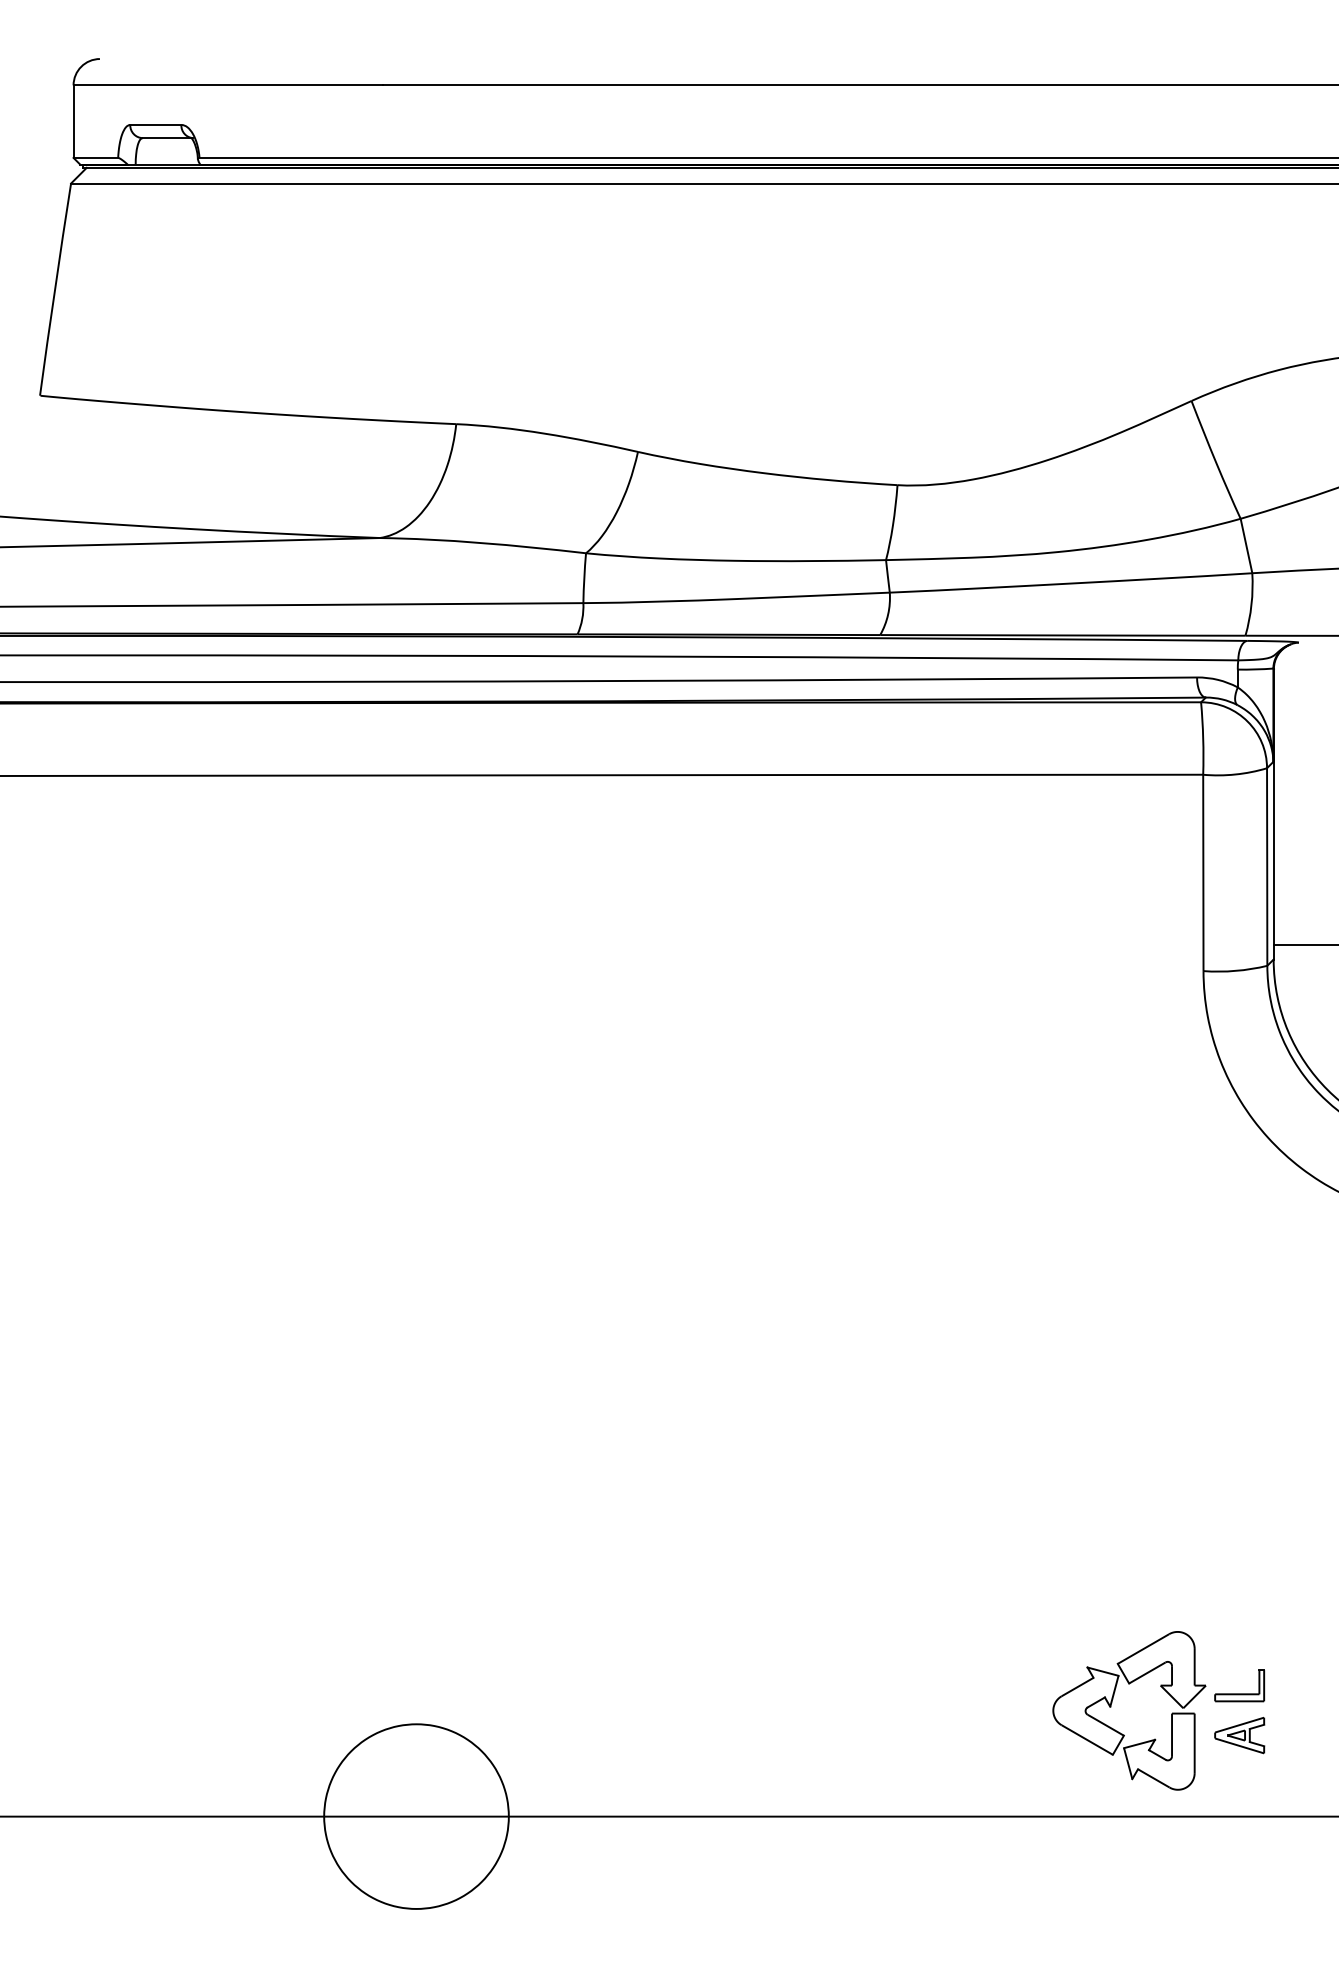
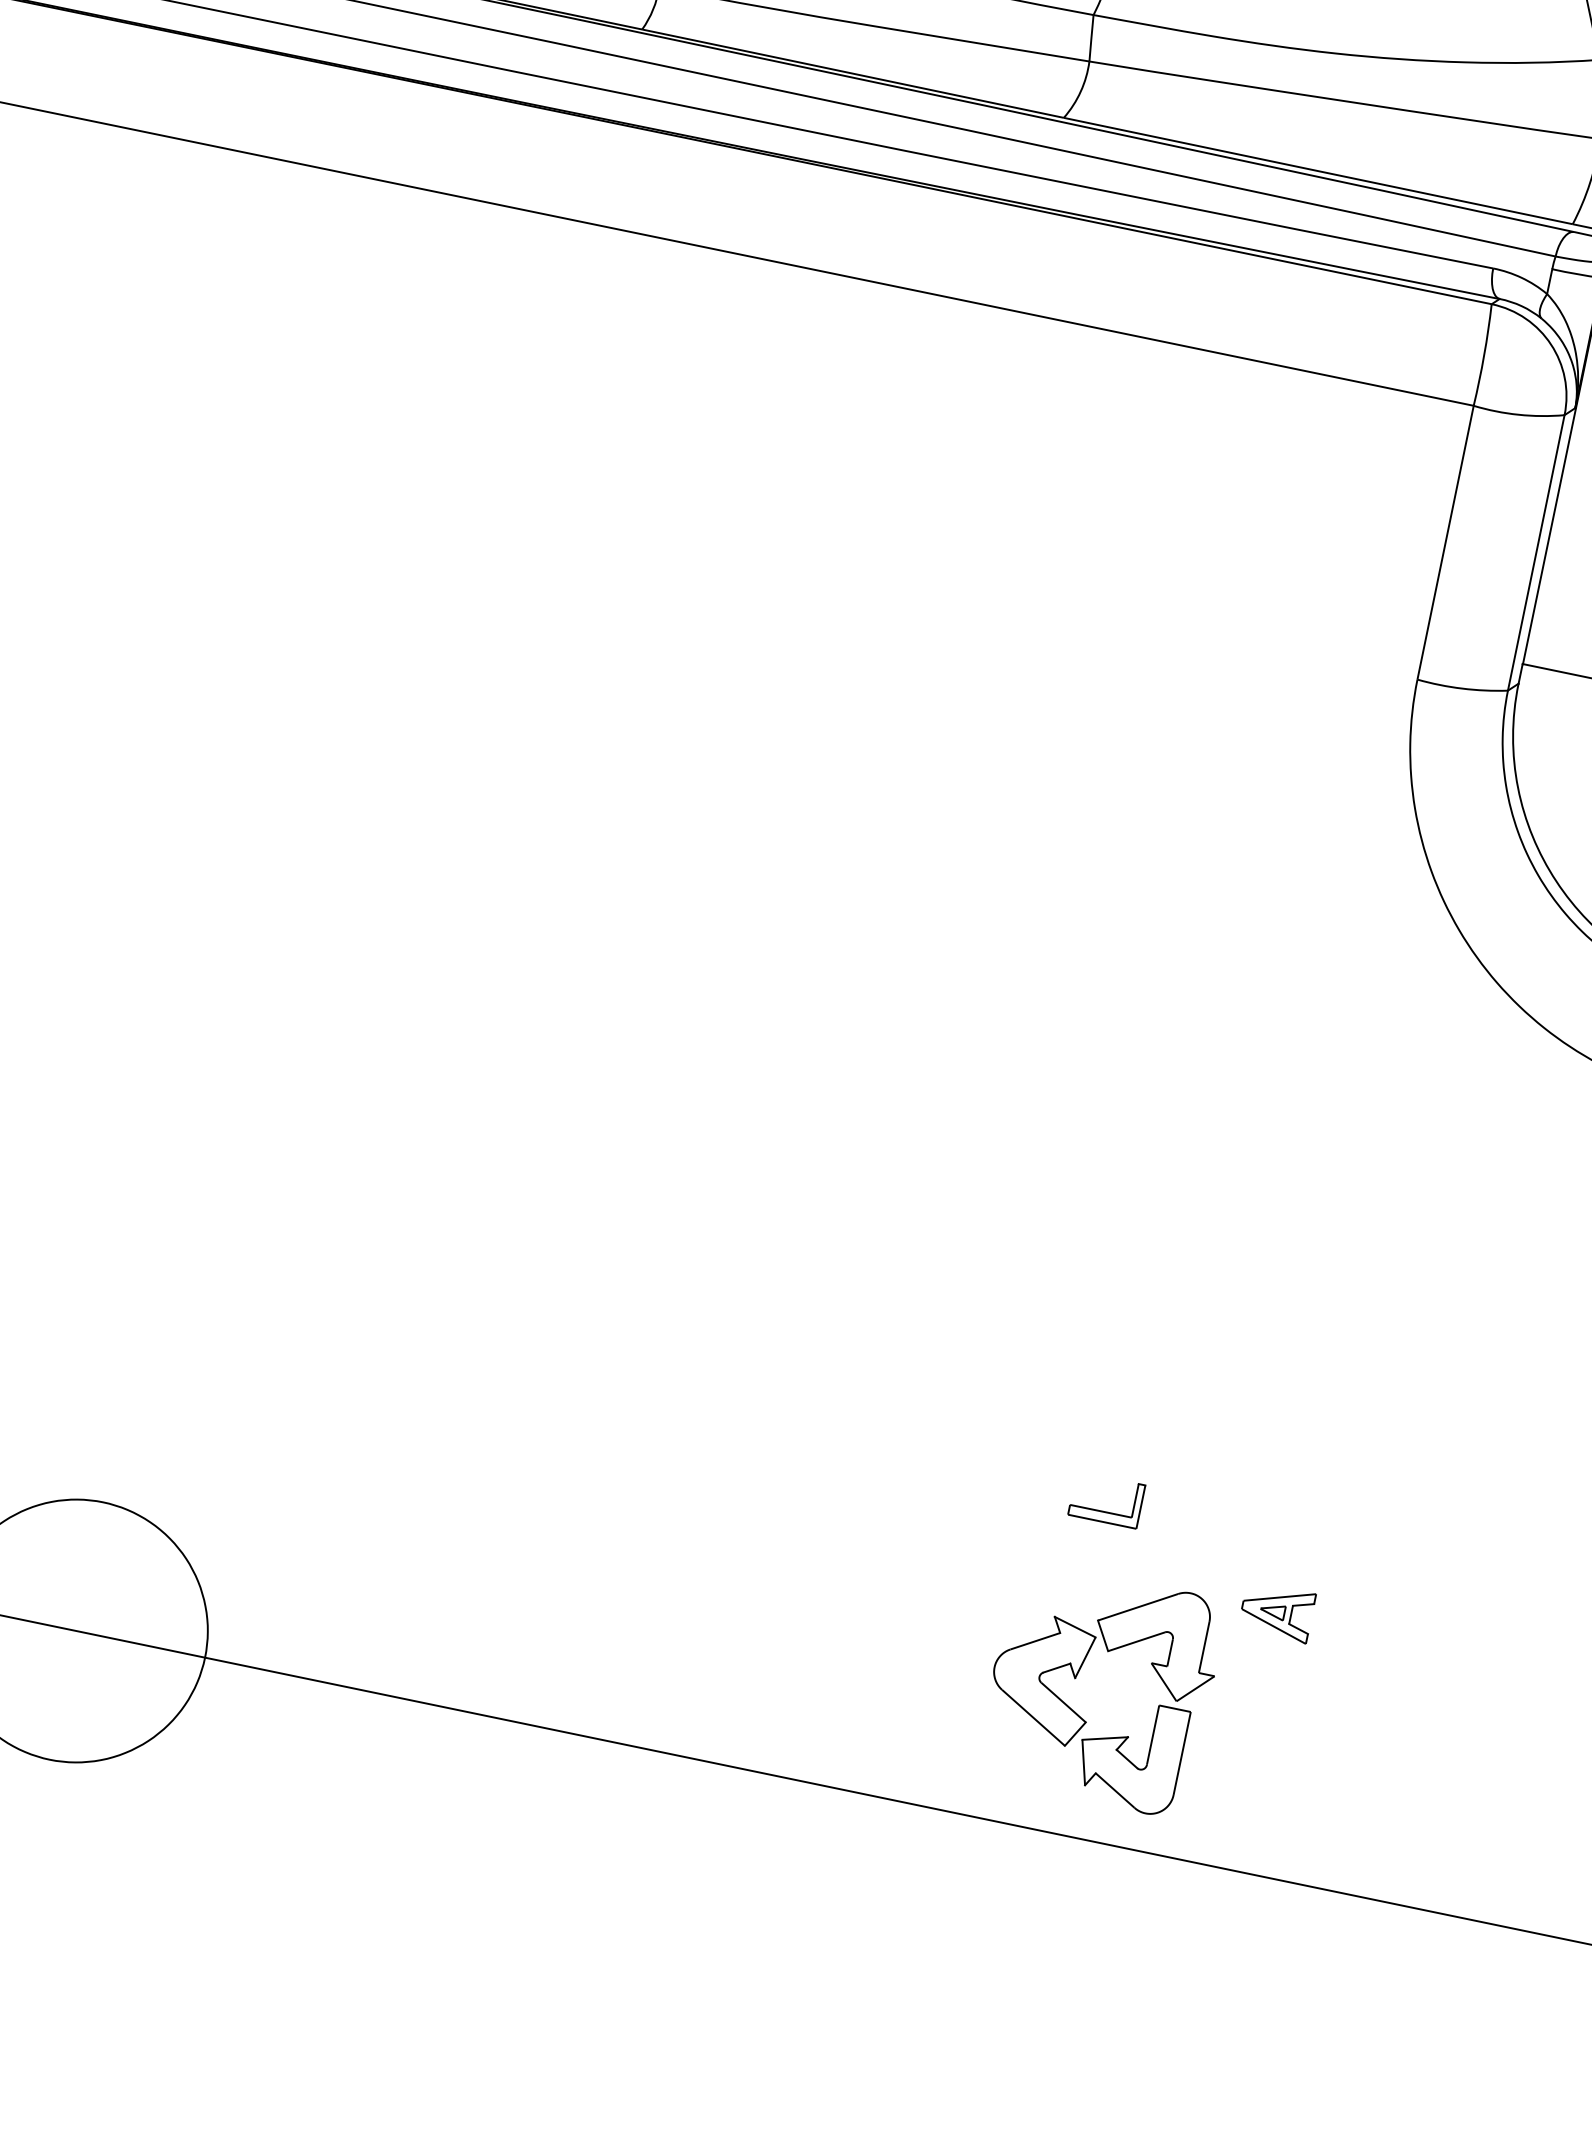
part: (1239, 1693) -> (1104, 1510), moved
part: (1239, 1735) -> (1276, 1611), moved

